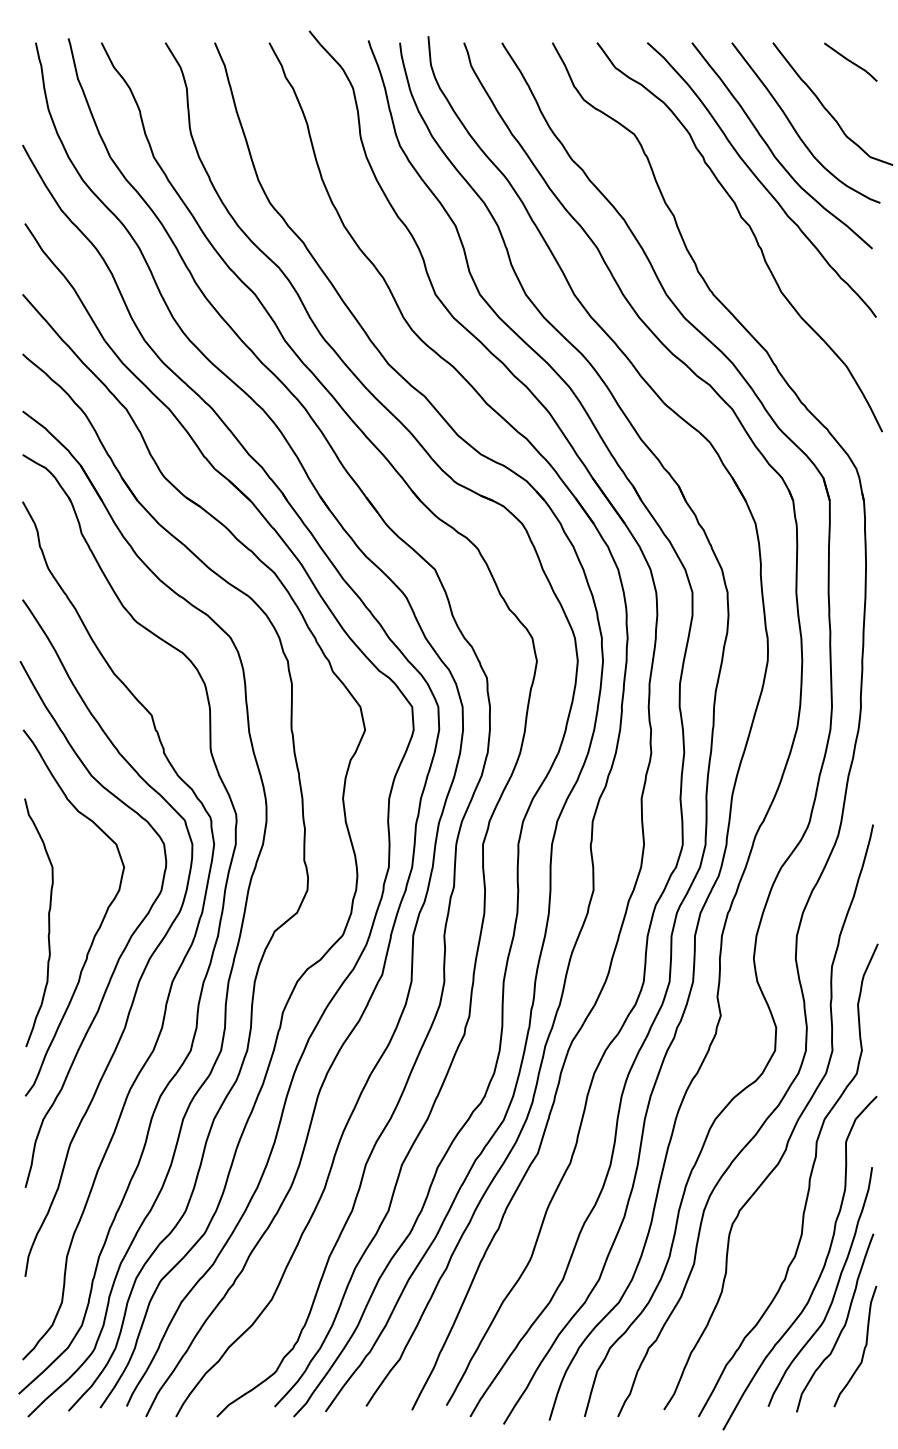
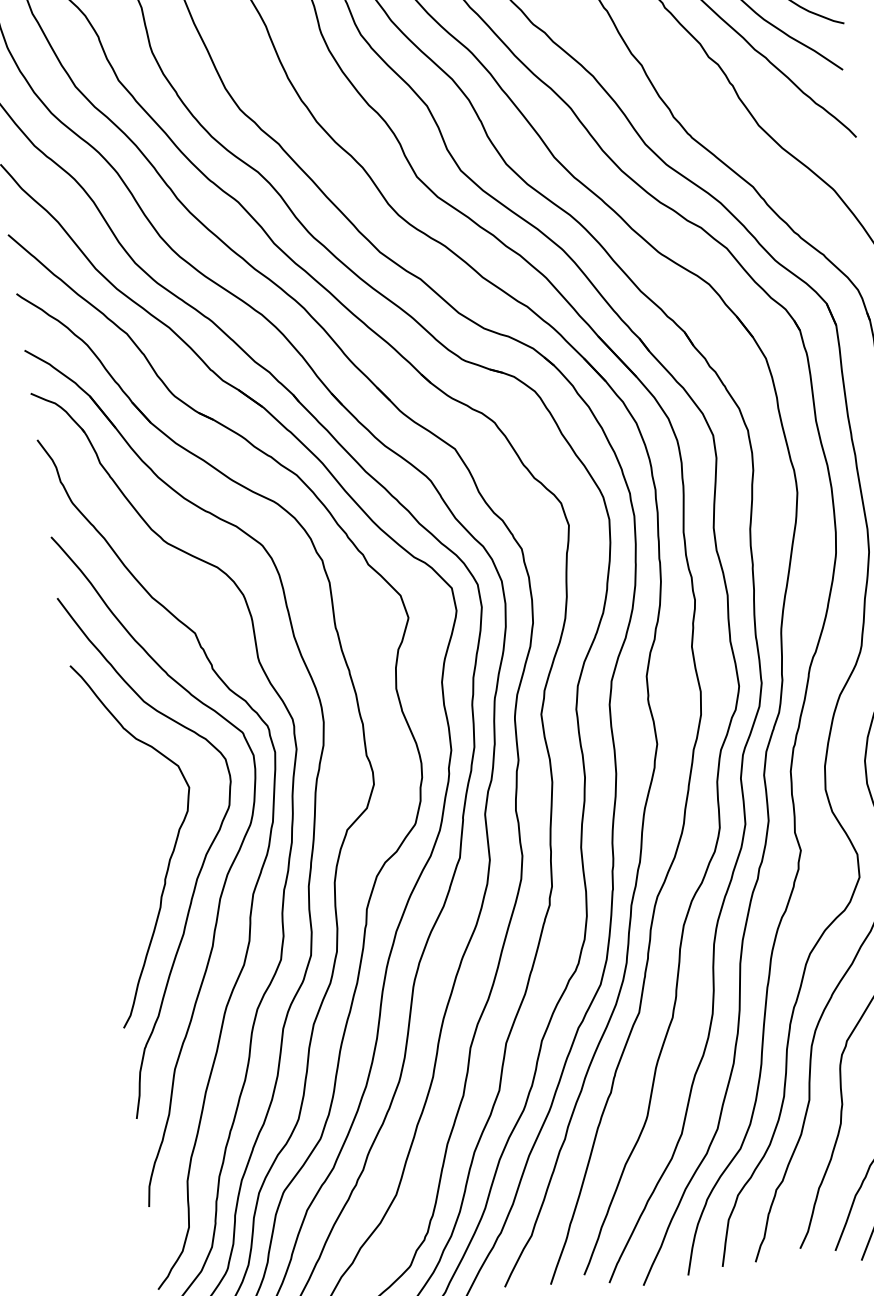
curve: (48, 922) -> (122, 852), removed

